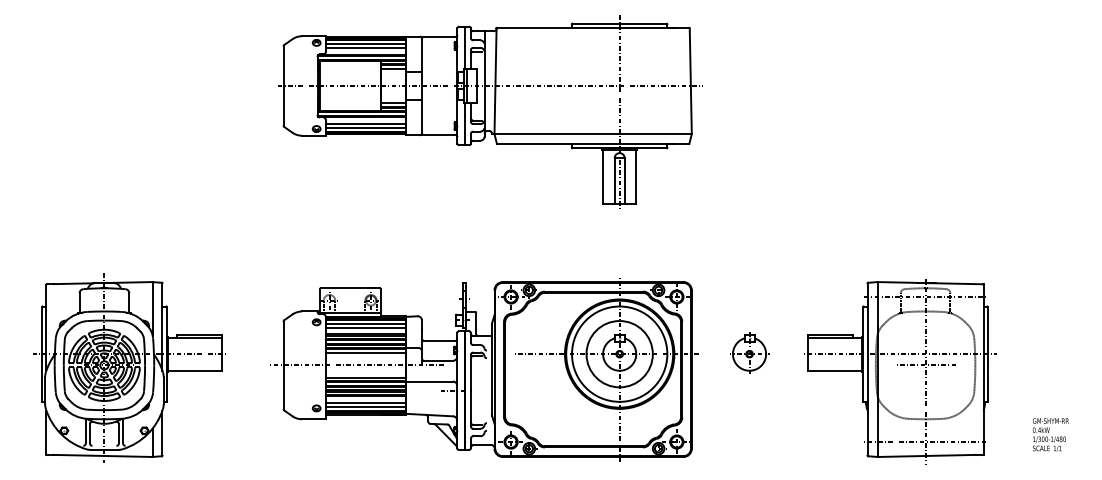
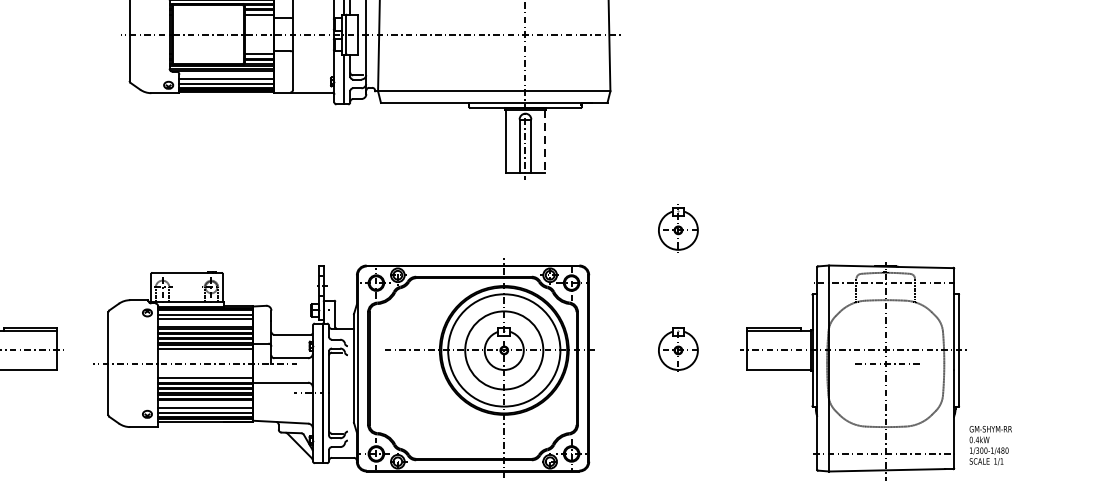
line: (636, 176) -> (545, 141), solid -> dashed
part: (749, 250) -> (678, 228), added
part: (484, 369) -> (345, 368), moved
text: (1050, 434) -> (990, 445), moved

